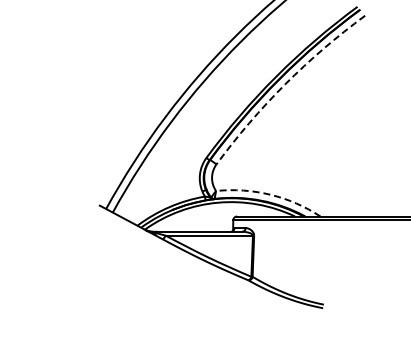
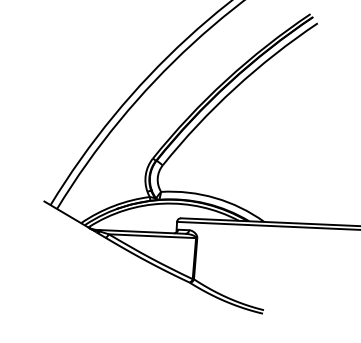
arc: (285, 84) -> (235, 88), dashed -> solid
arc: (270, 194) -> (215, 197), dashed -> solid

